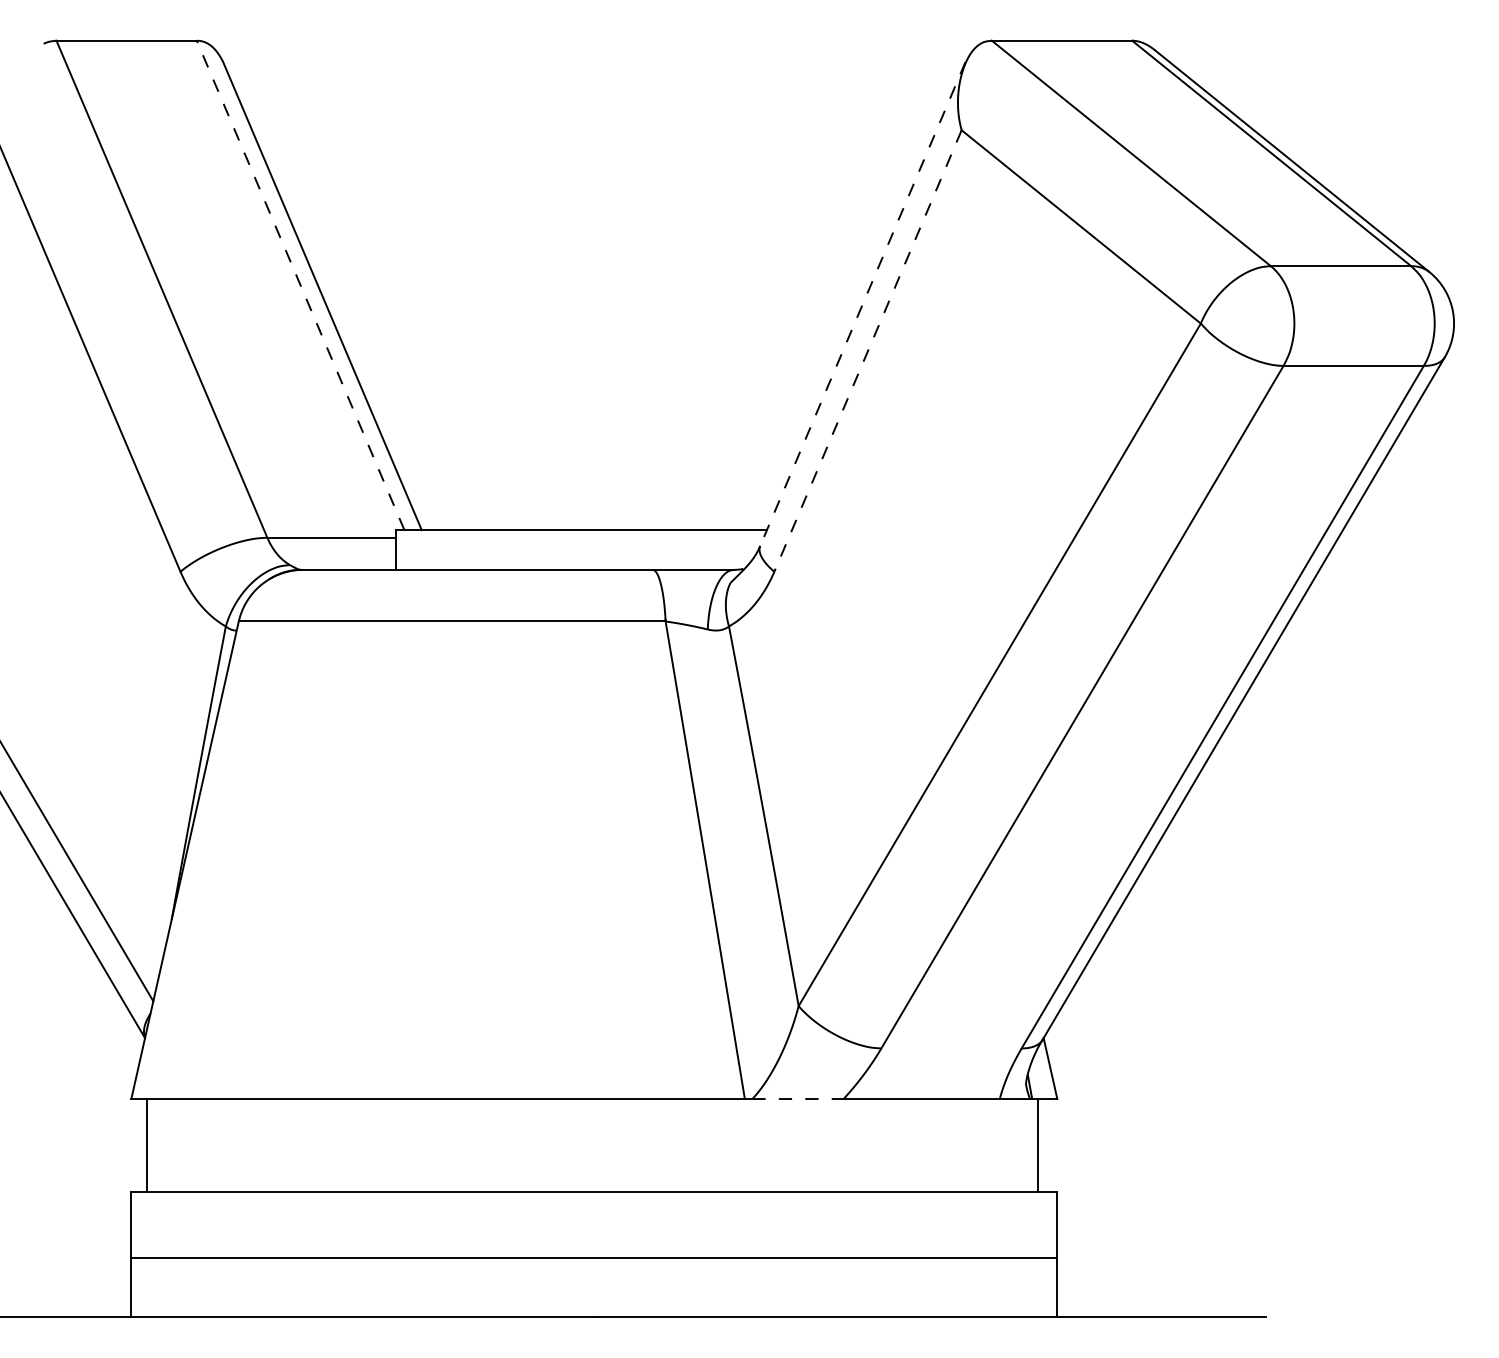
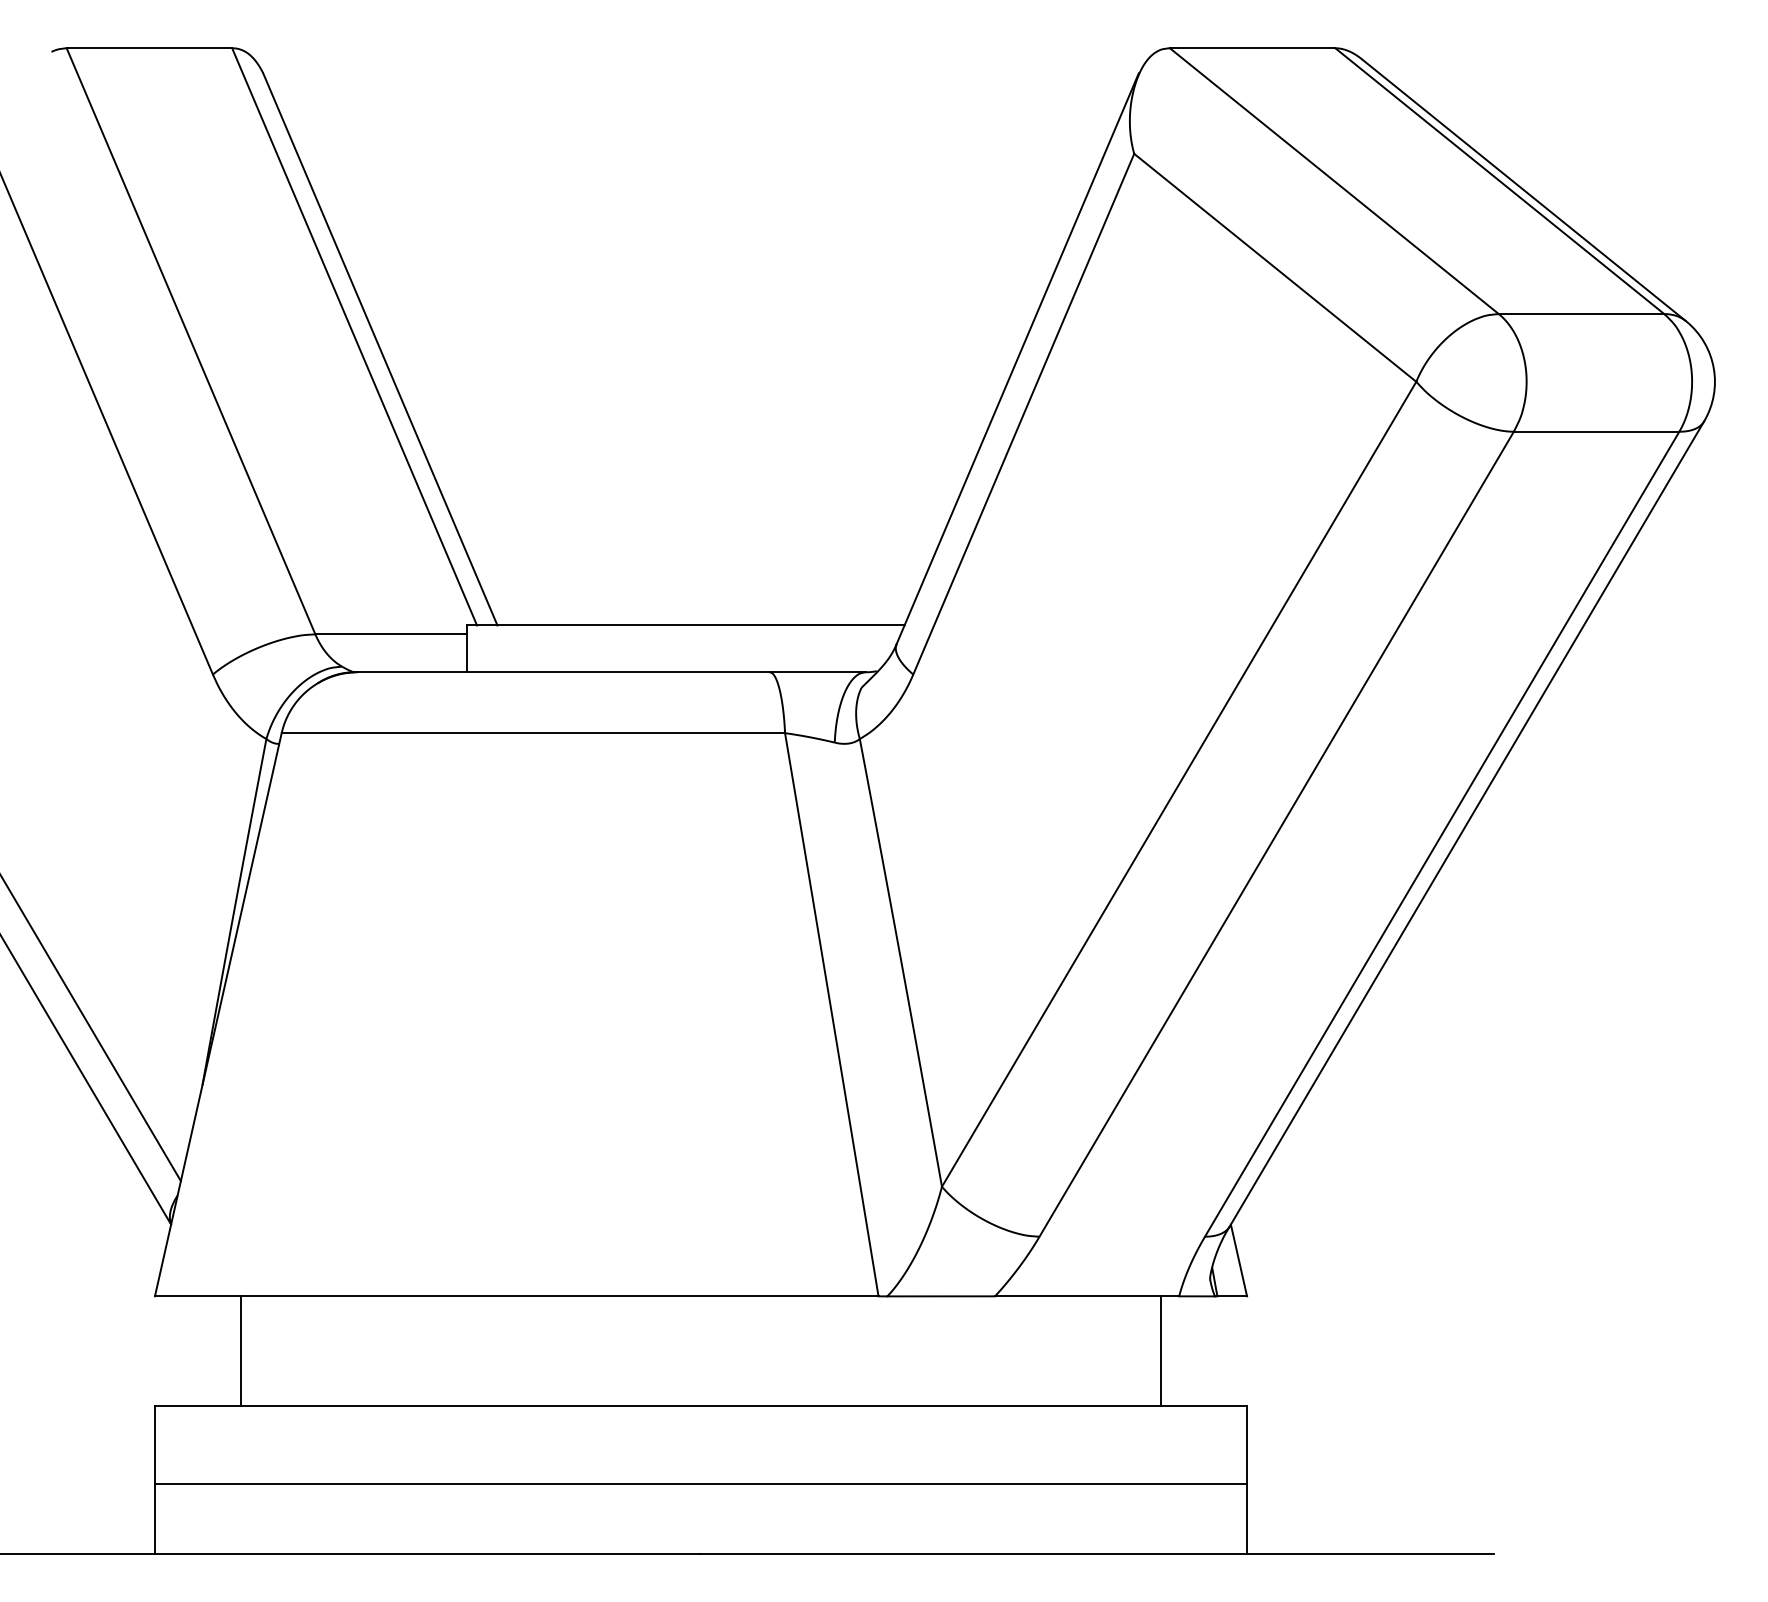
line: (300, 285) -> (354, 336), dashed -> solid
line: (862, 303) -> (1017, 358), dashed -> solid
line: (867, 351) -> (1023, 414), dashed -> solid
line: (798, 1099) -> (941, 1296), dashed -> solid
line: (147, 1144) -> (240, 1350), moved
line: (1038, 1144) -> (1161, 1350), moved

